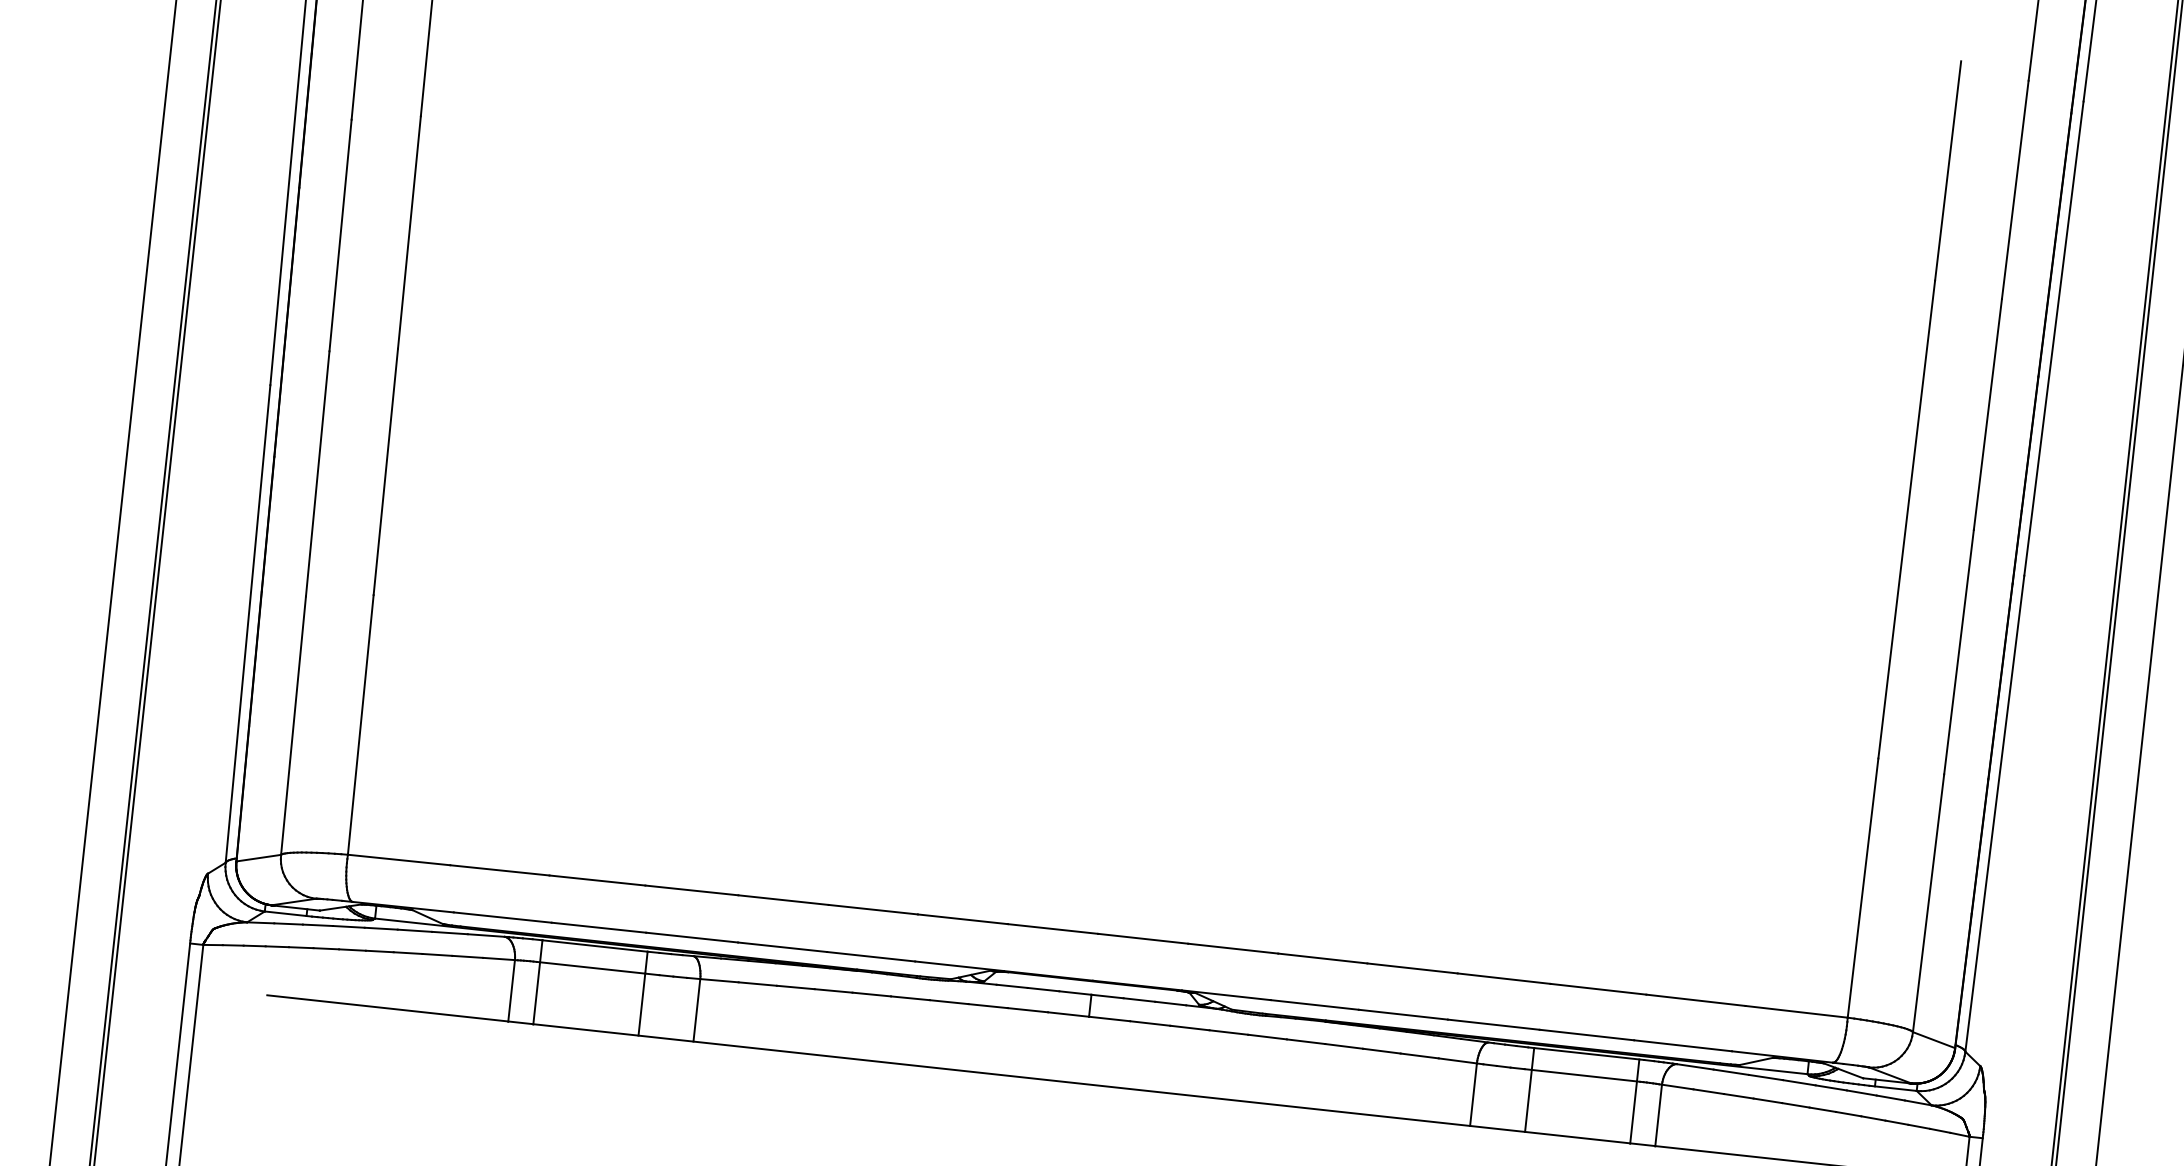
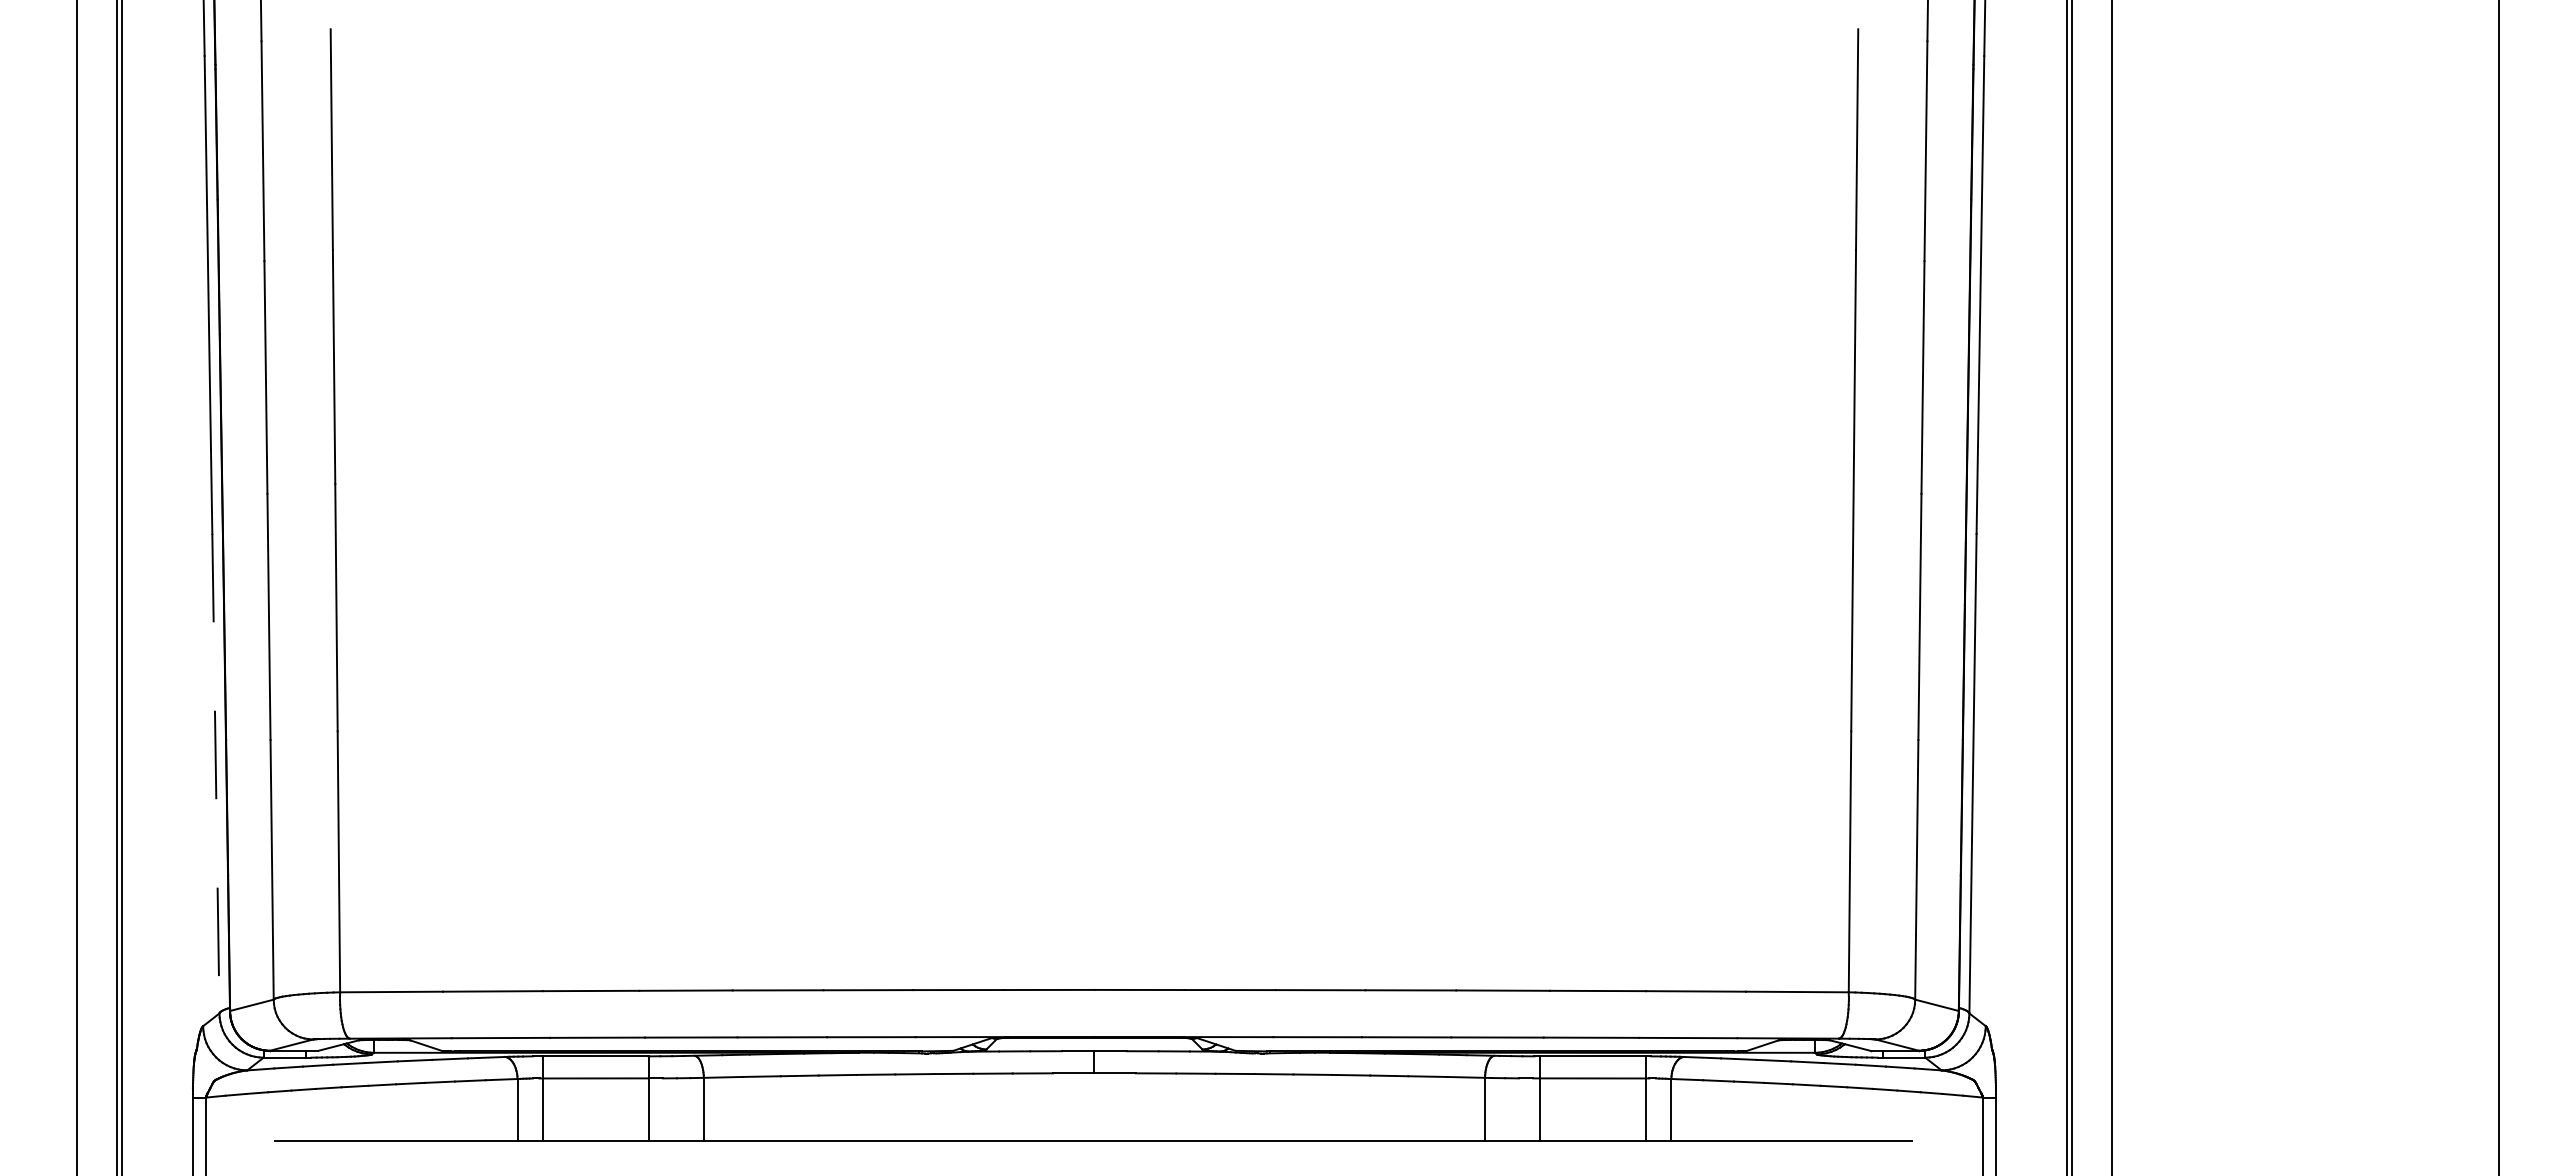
line: (247, 623) -> (215, 773), solid -> dashed

